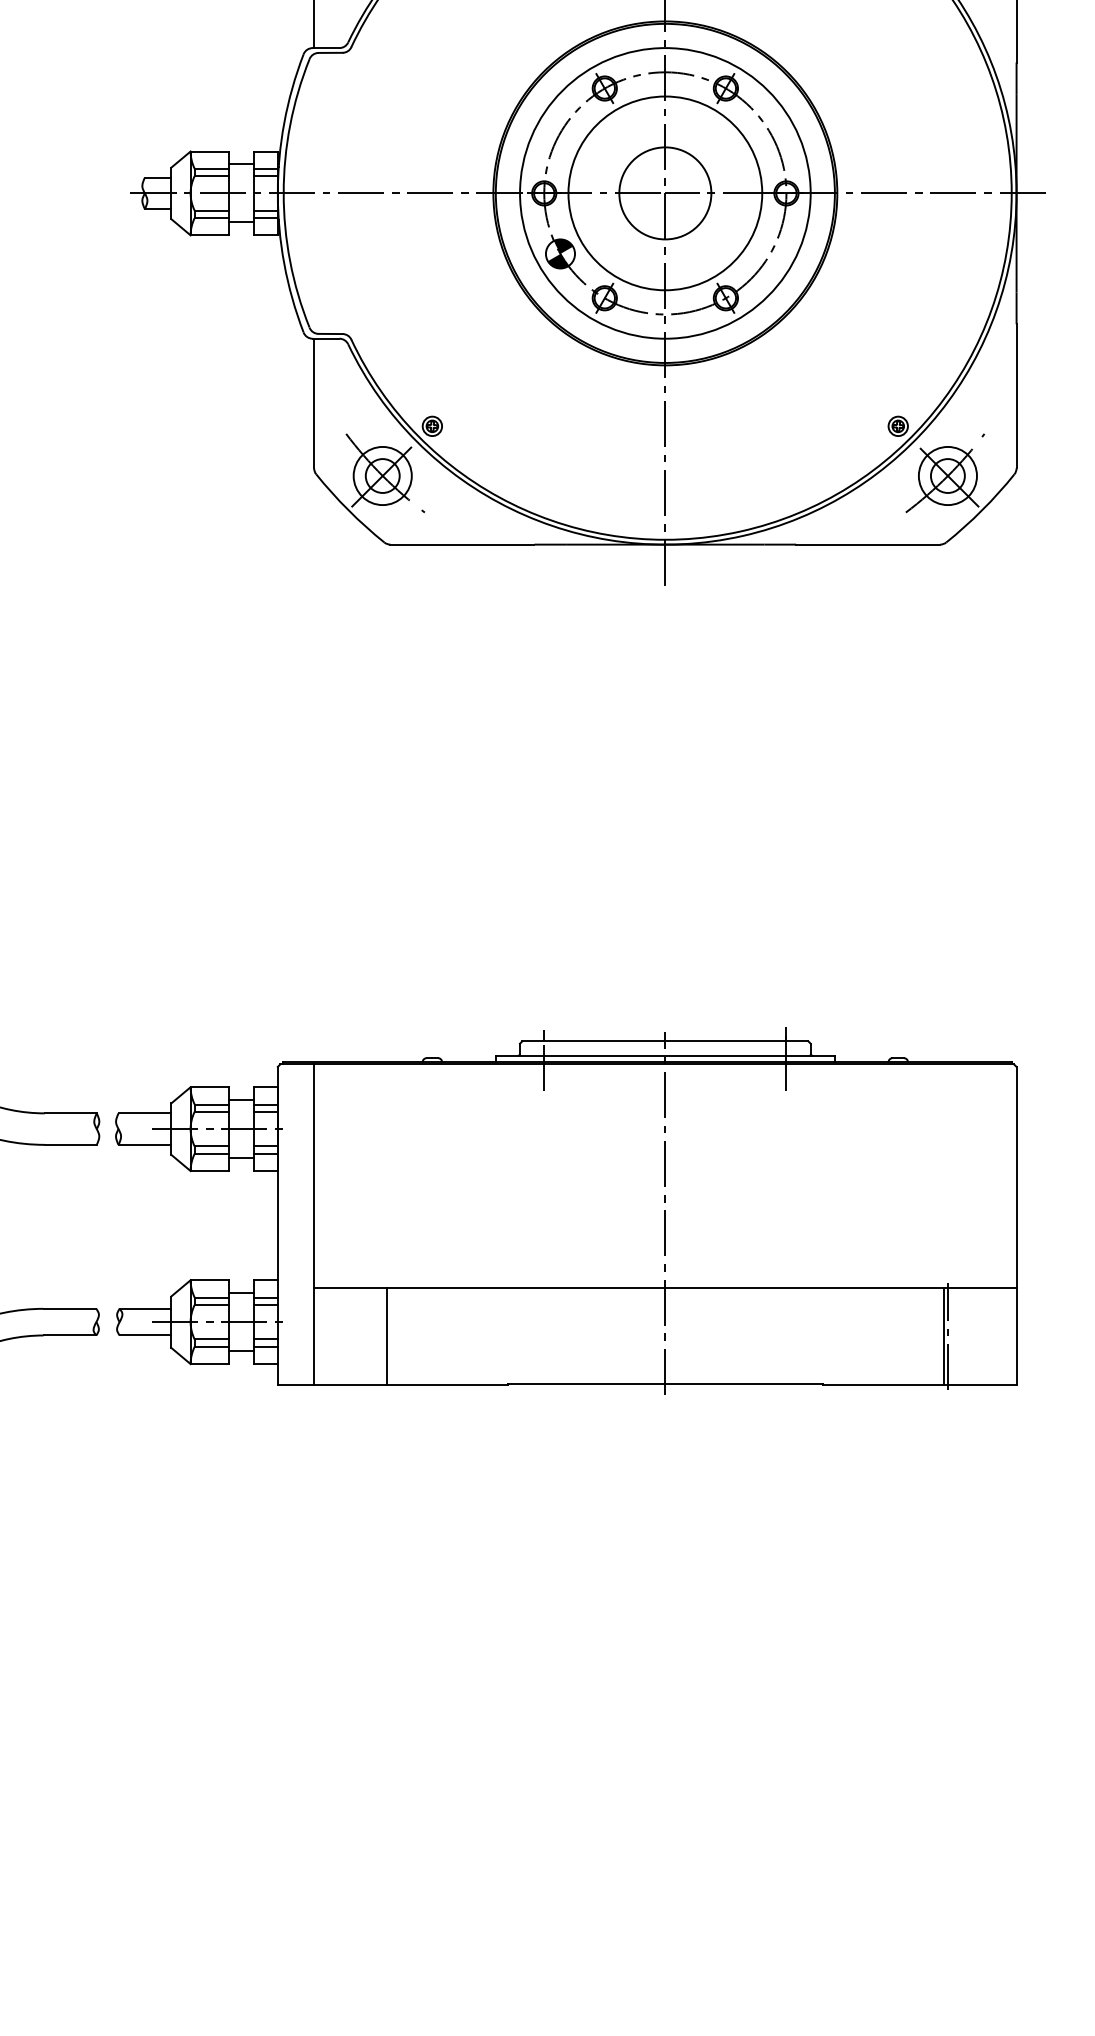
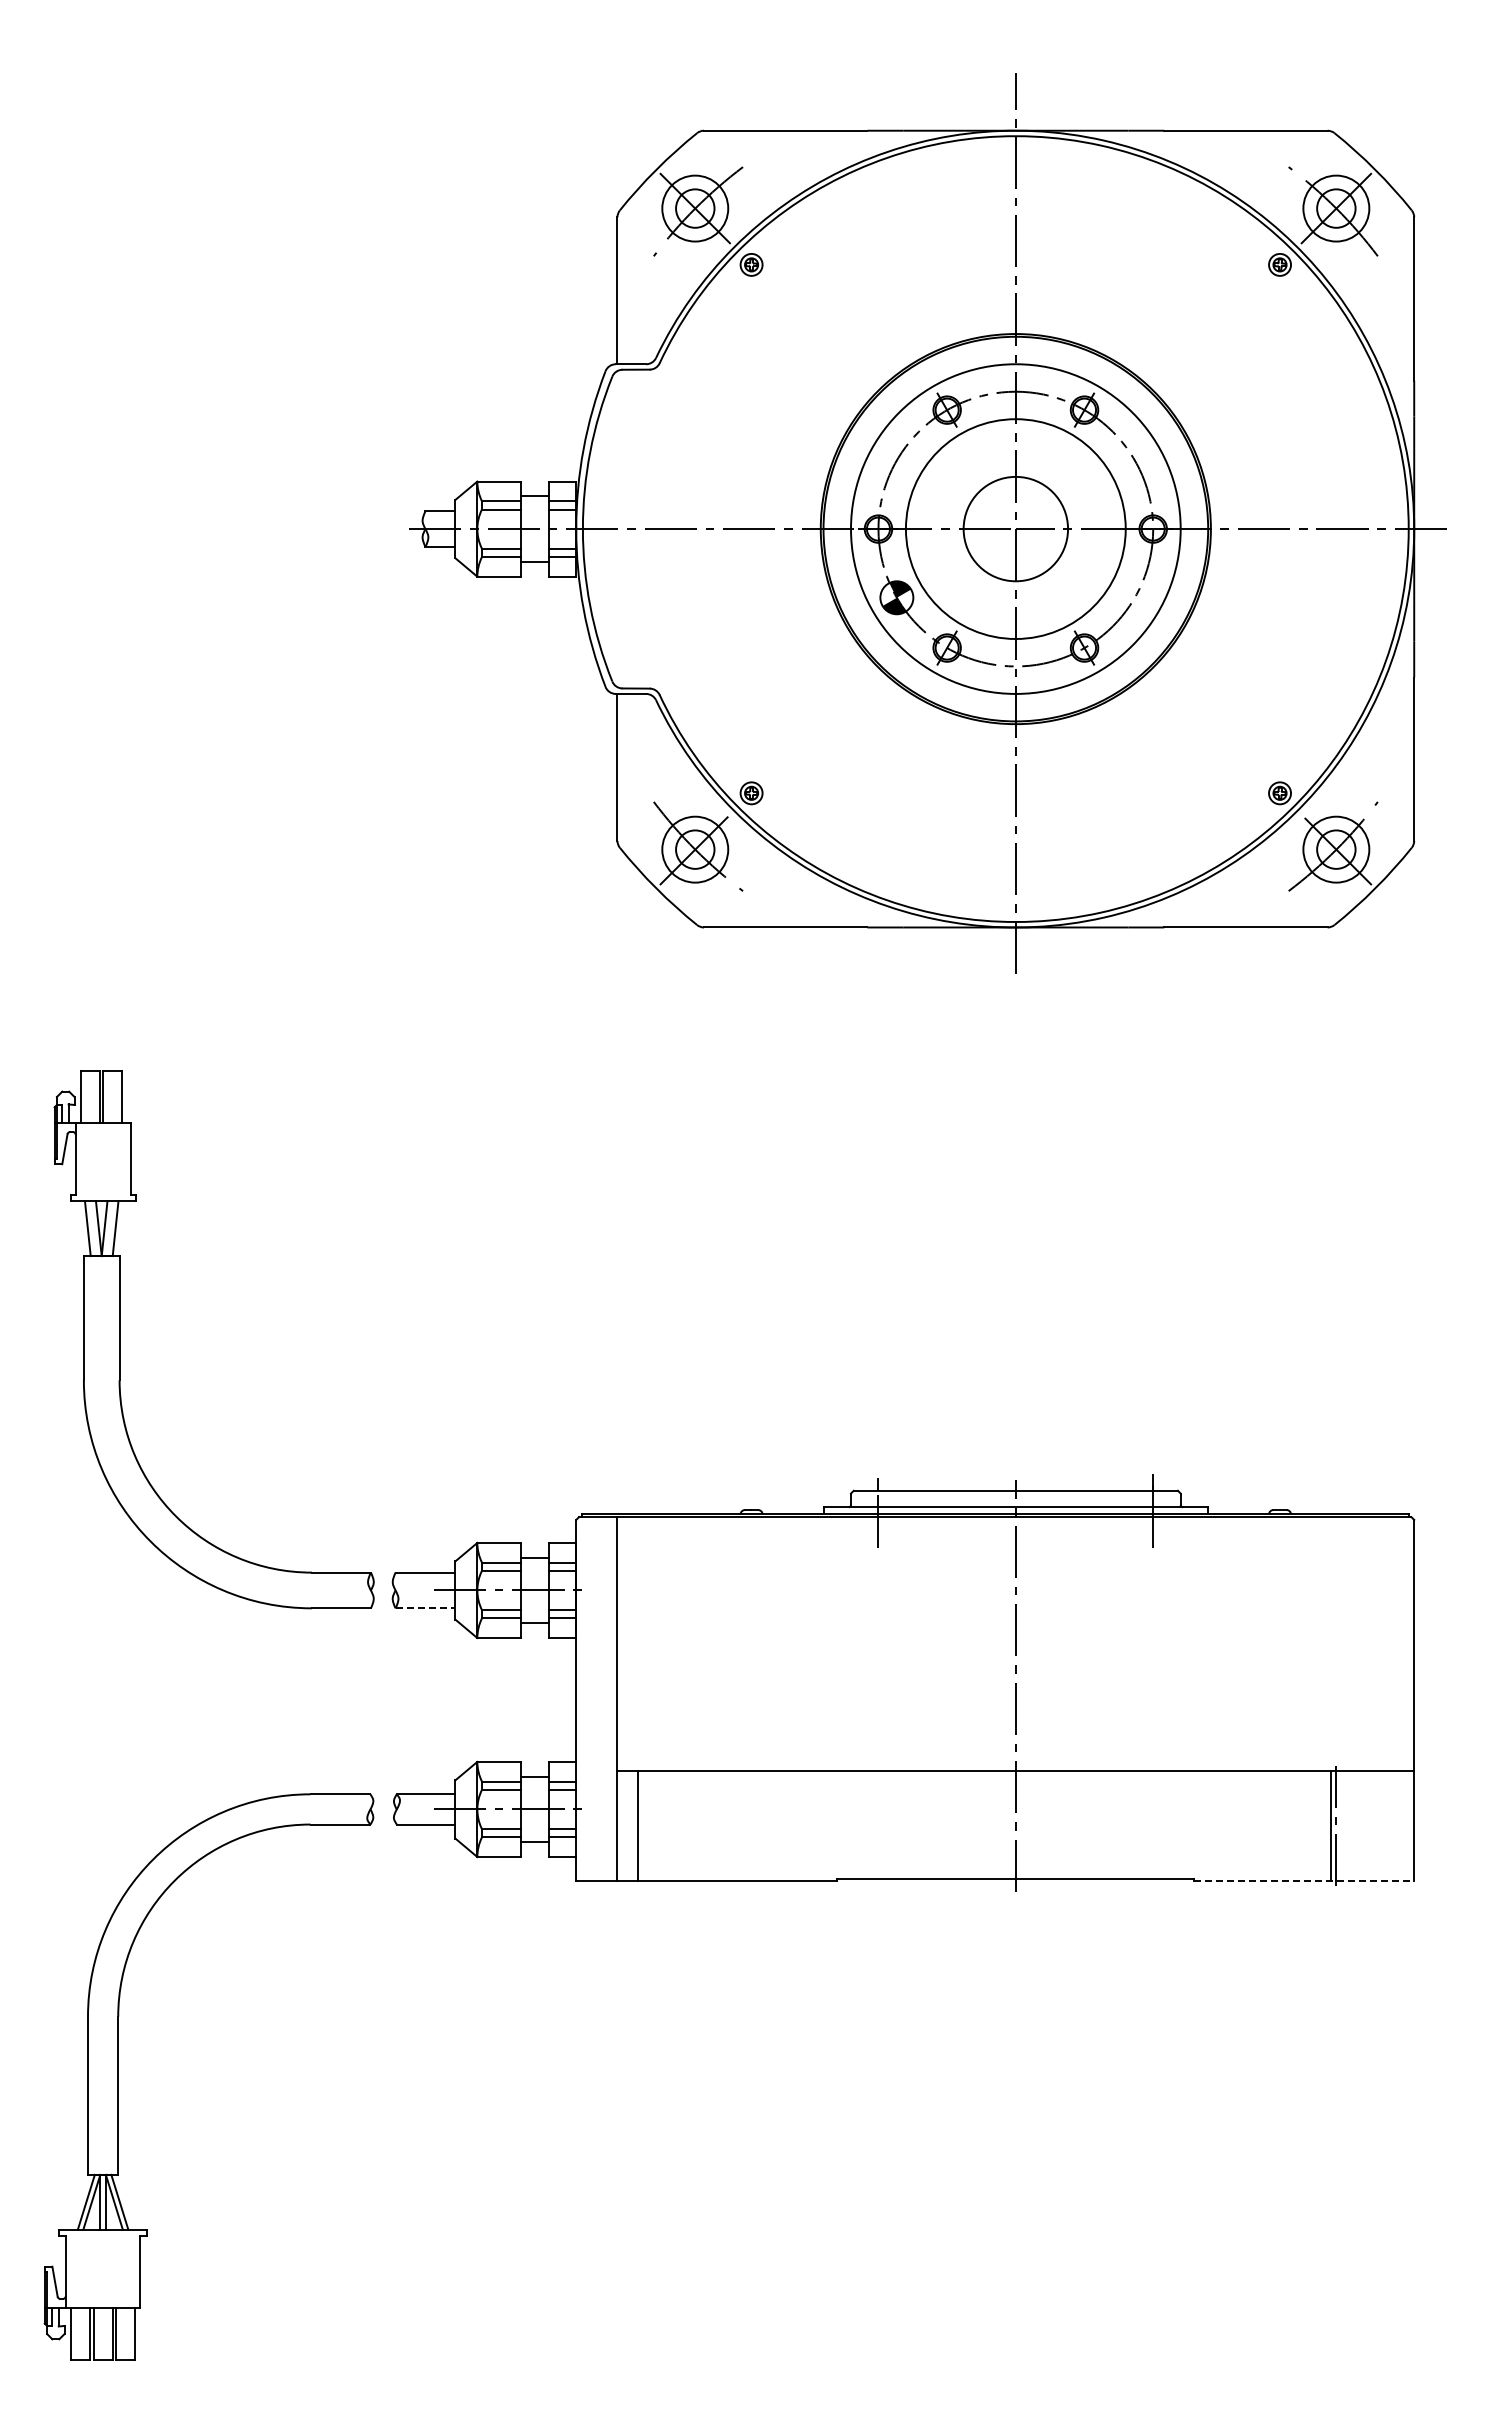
line: (144, 1145) -> (425, 1608), solid -> dashed
line: (387, 1336) -> (638, 1825), moved
line: (919, 1384) -> (1304, 1880), solid -> dashed

